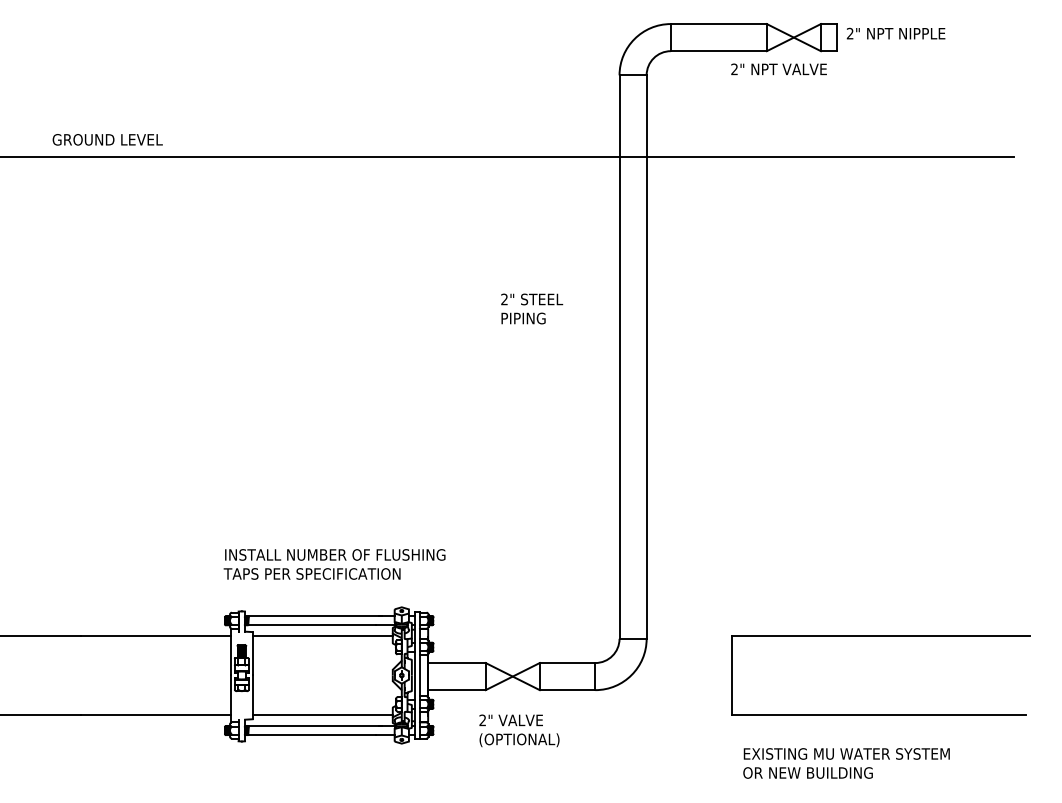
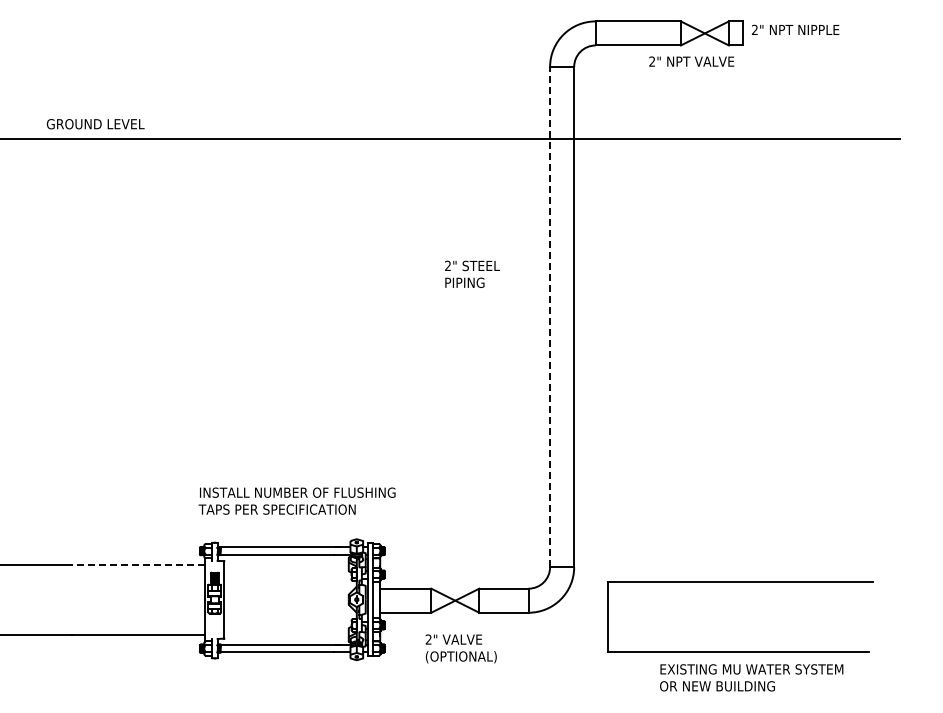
line: (619, 356) -> (550, 316), solid -> dashed
line: (155, 635) -> (138, 564), solid -> dashed
line: (322, 635) -> (286, 564), removed
part: (881, 636) -> (740, 582), moved
line: (322, 714) -> (286, 634), removed

